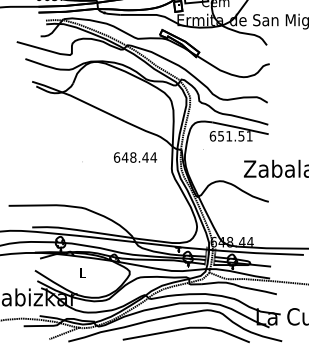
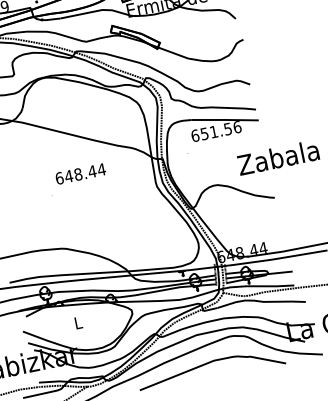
text: (249, 136) -> (237, 127), 651.51 -> 651.56
text: (135, 157) -> (80, 173), moved

